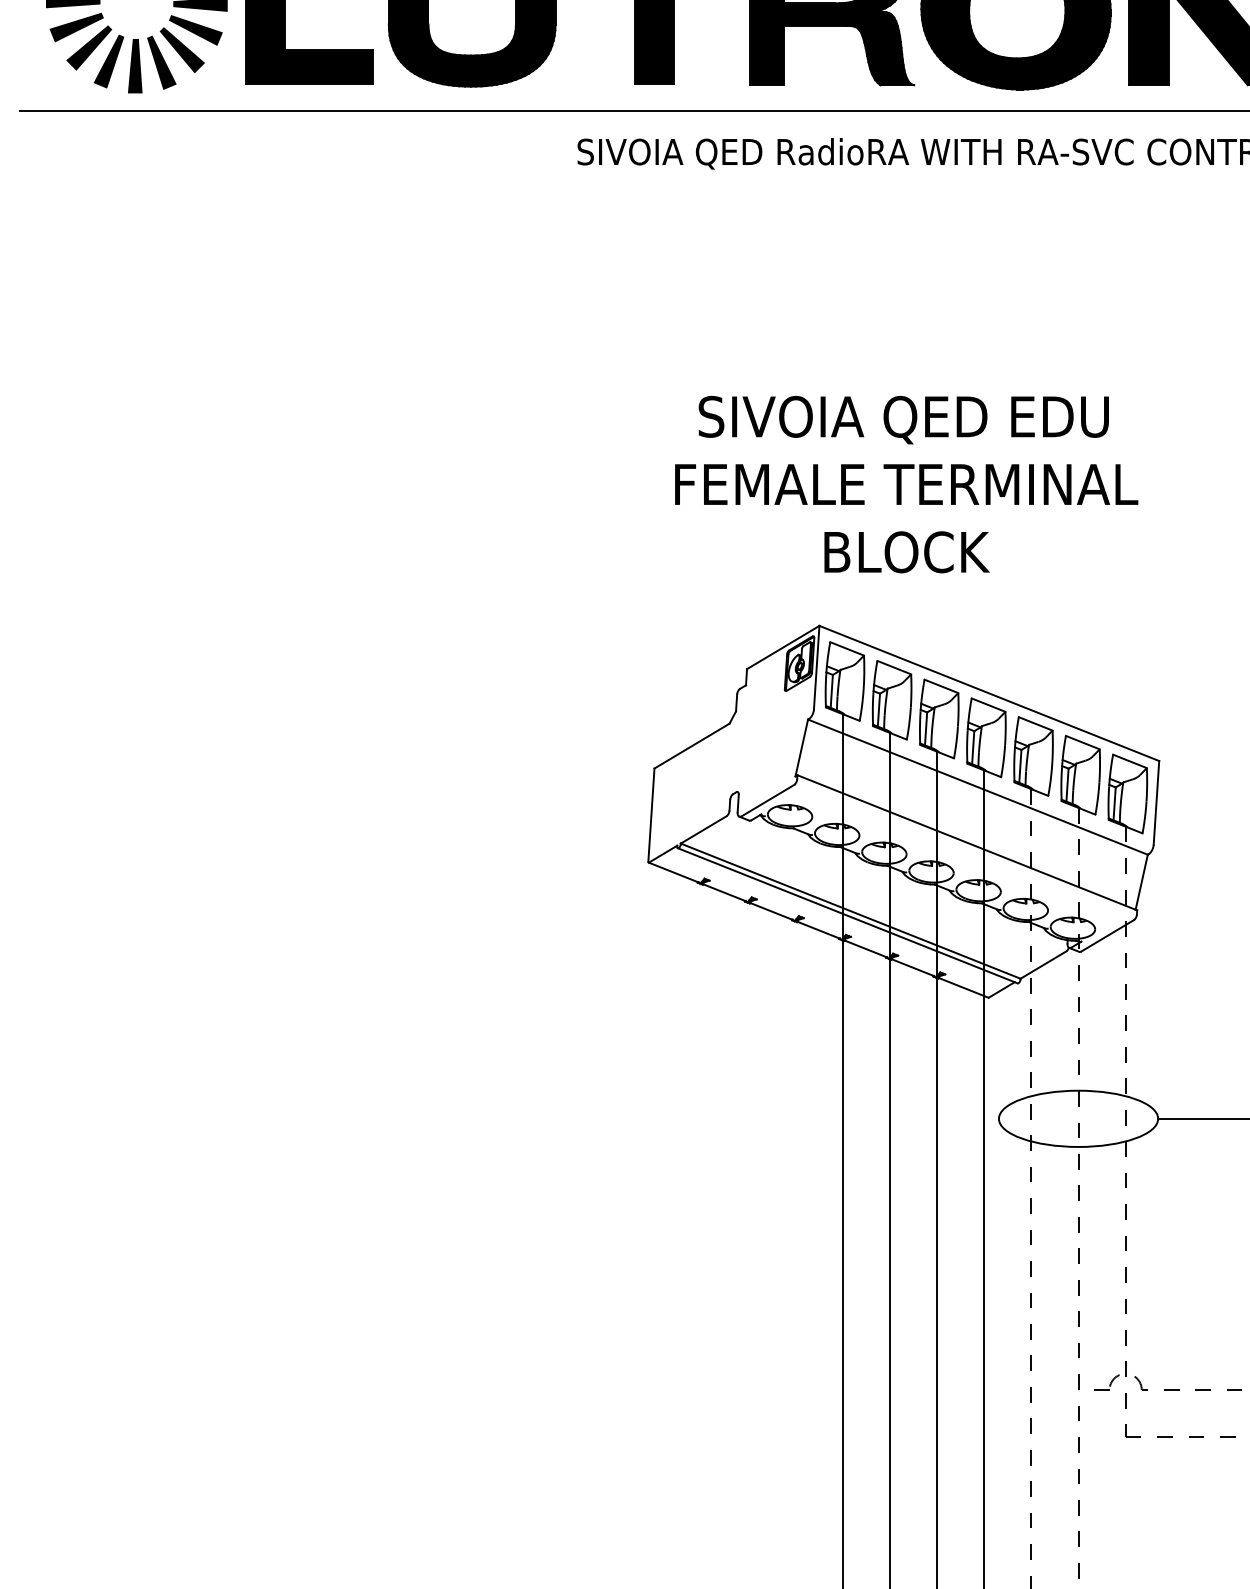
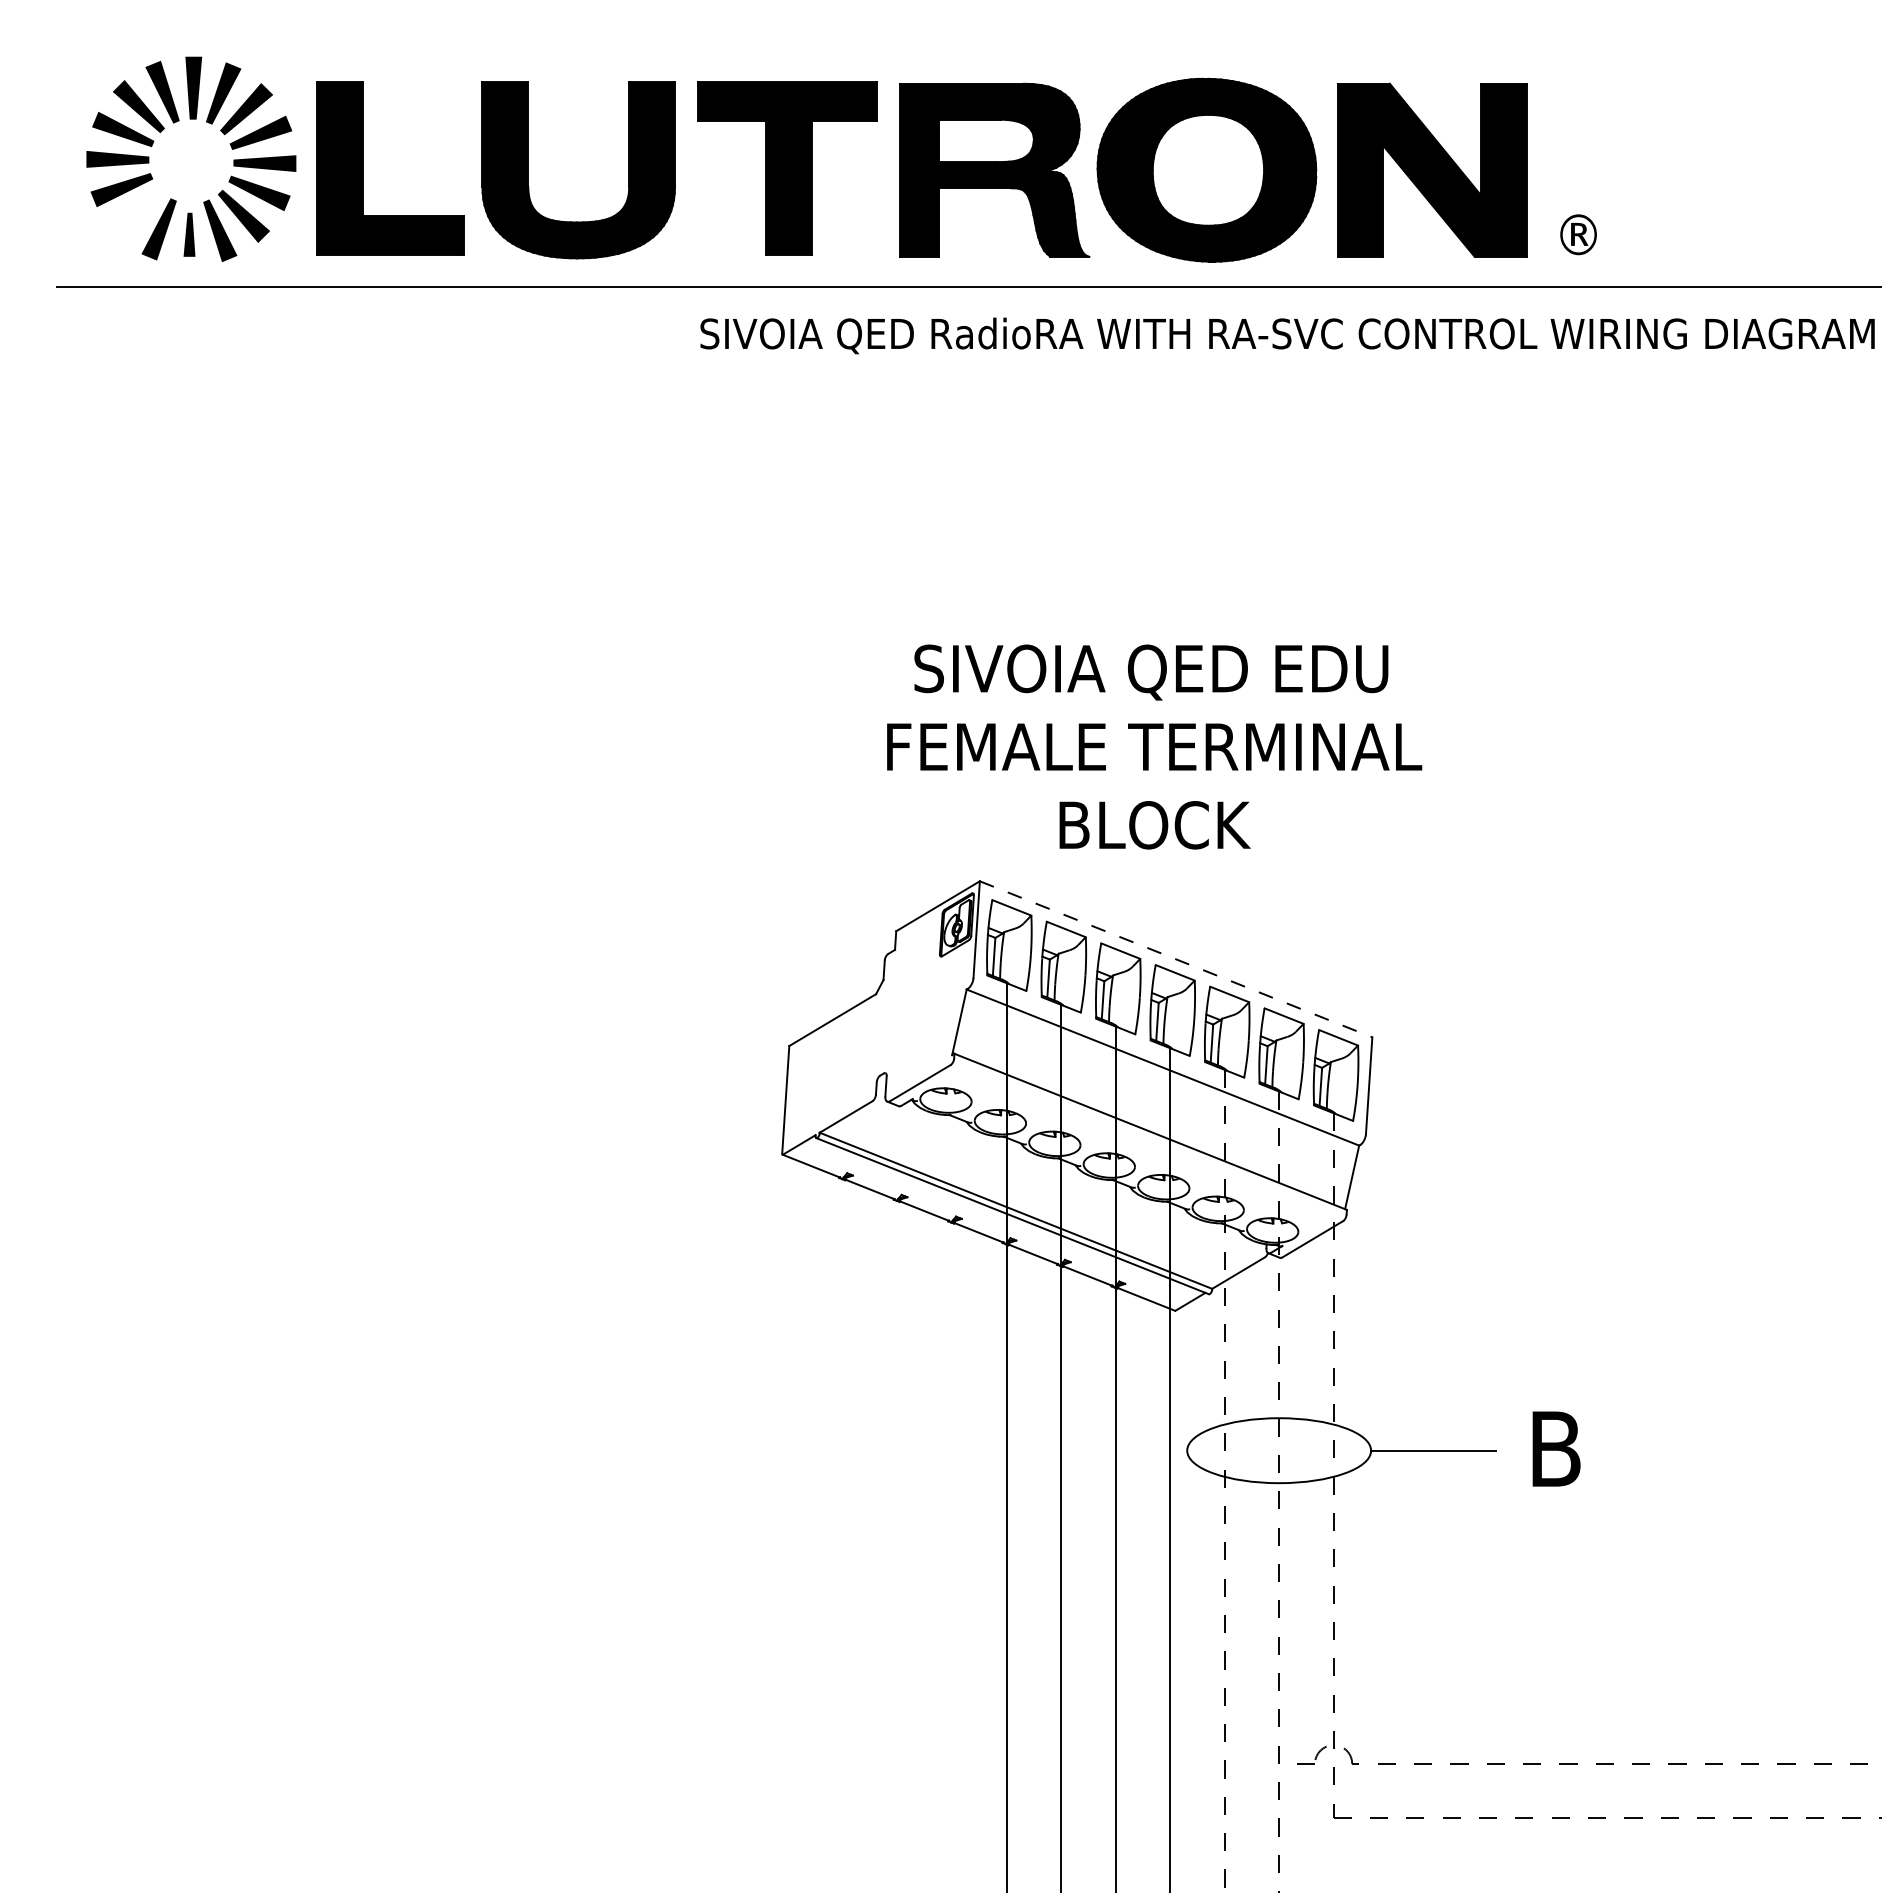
part: (89, 47) -> (136, 213), removed
part: (135, 65) -> (189, 234), size x0.7
text: (906, 484) -> (1154, 746), moved
line: (989, 693) -> (1176, 959), solid -> dashed

